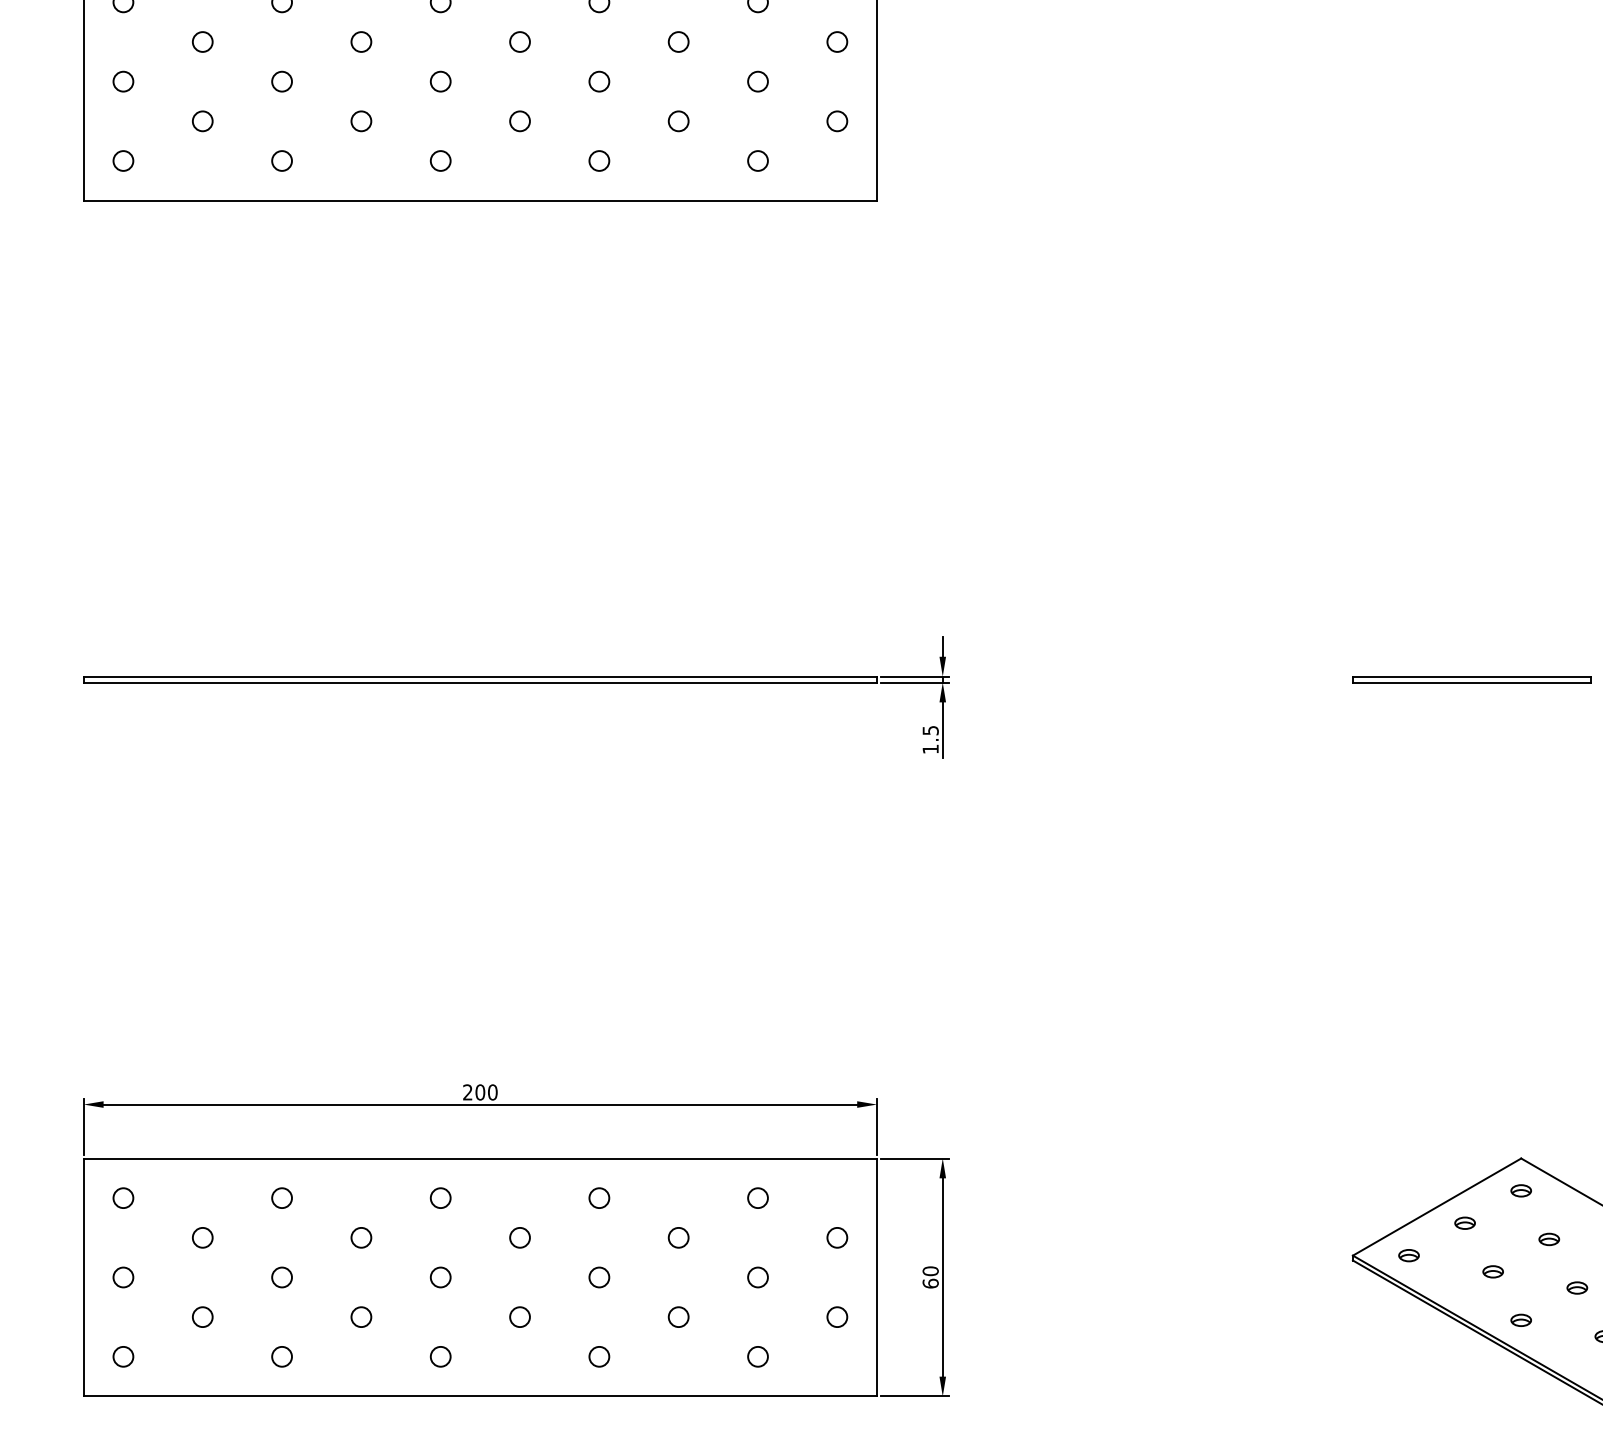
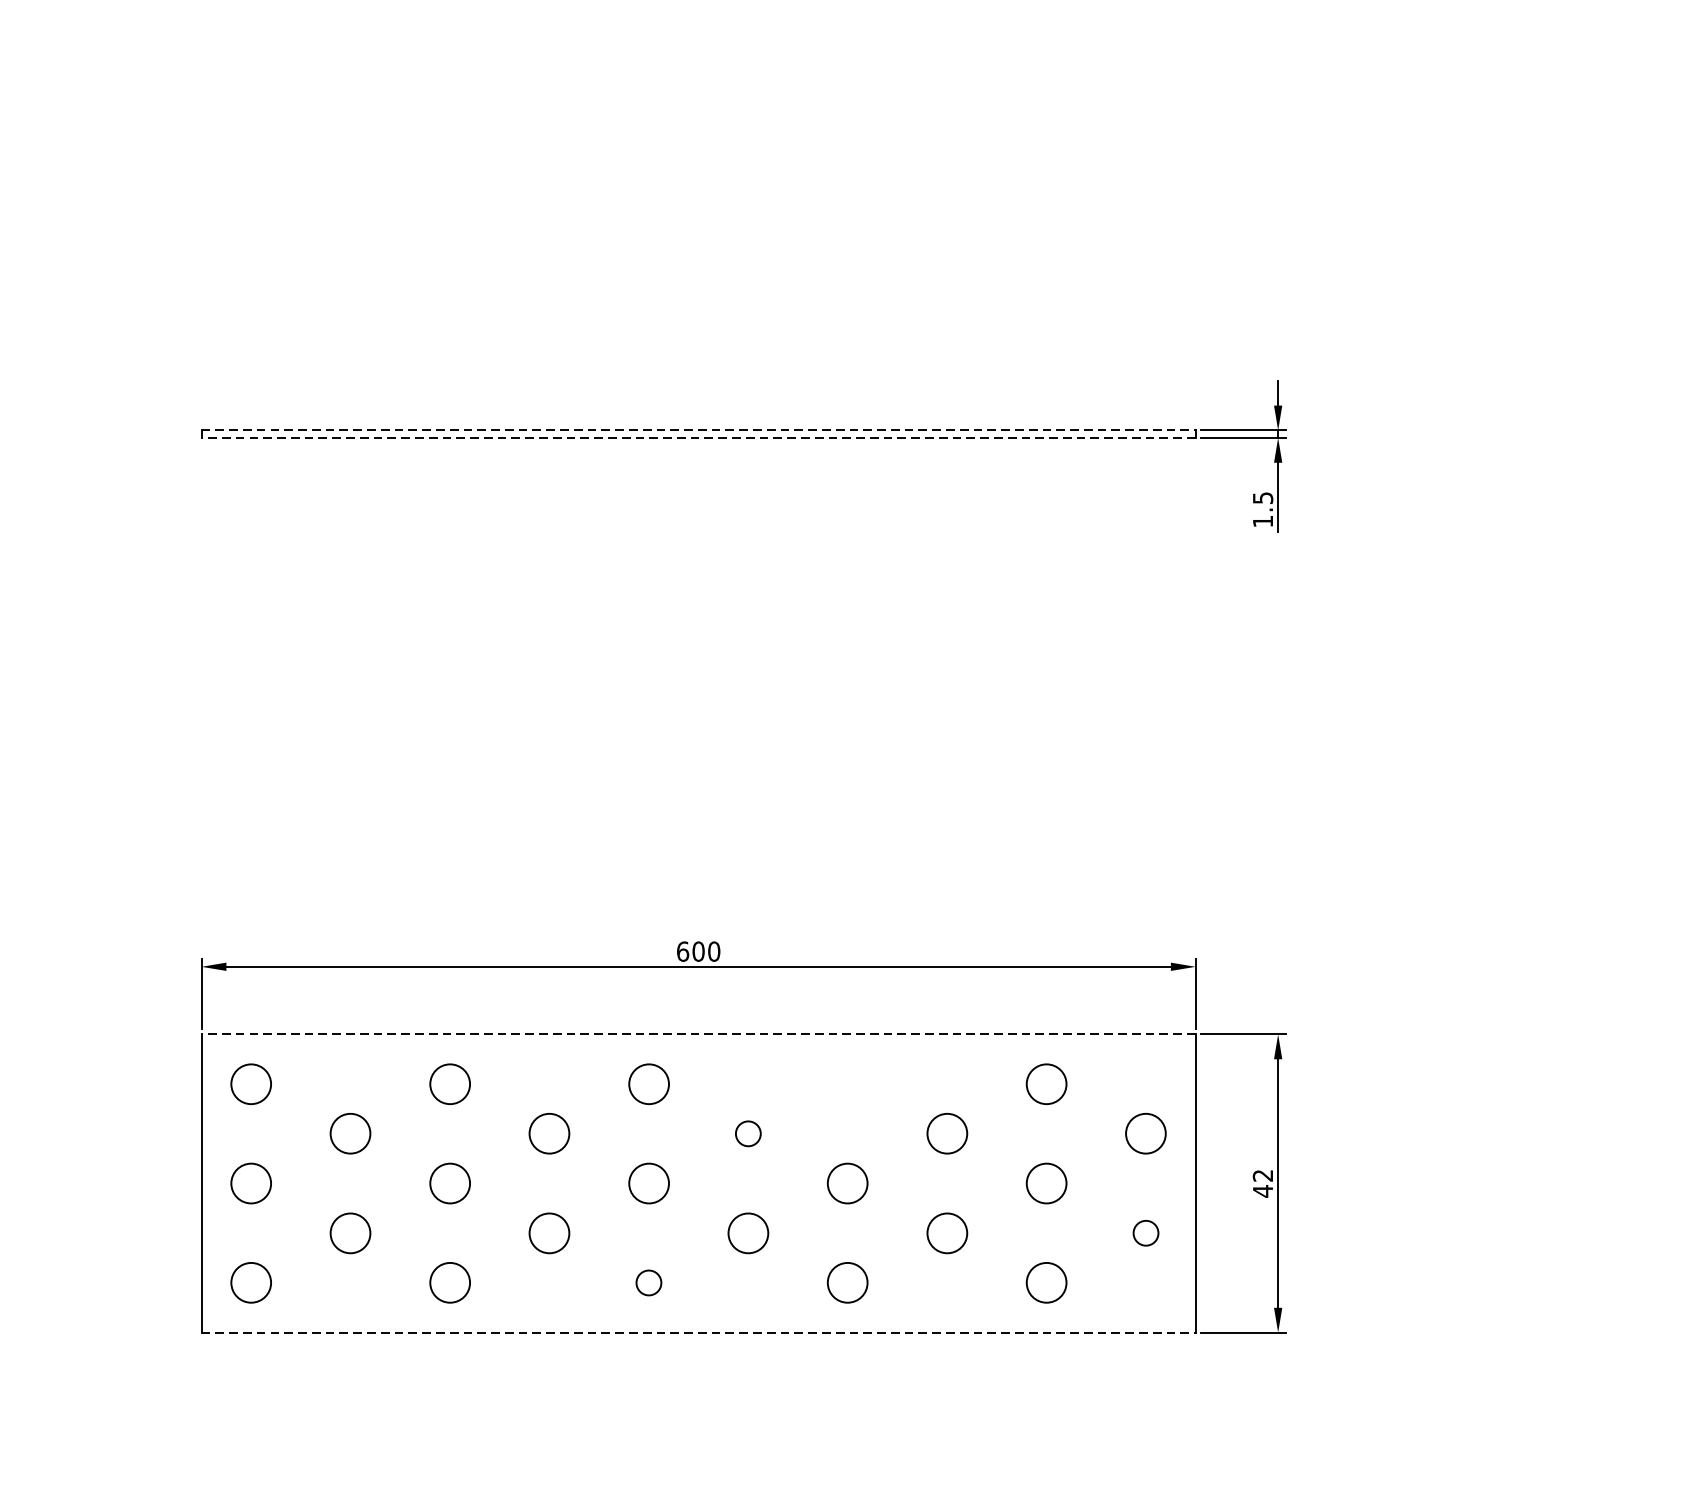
line: (480, 676) -> (698, 430), solid -> dashed
line: (480, 682) -> (698, 437), solid -> dashed
text: (467, 1092) -> (682, 951), 200 -> 600
line: (480, 1158) -> (698, 1034), solid -> dashed
circle: (123, 1197) -> (251, 1083), size x1.6
circle: (281, 1197) -> (449, 1083), size x1.6
circle: (440, 1197) -> (648, 1083), size x1.6
circle: (599, 1197) -> (847, 1083), removed
circle: (757, 1197) -> (1045, 1083), size x1.6
circle: (202, 1237) -> (350, 1133), size x1.6
circle: (361, 1237) -> (549, 1133), size x1.6
circle: (678, 1237) -> (946, 1133), size x1.6
circle: (837, 1237) -> (1146, 1133), size x1.6
circle: (123, 1277) -> (251, 1183), size x1.6
circle: (281, 1277) -> (449, 1183), size x1.6
circle: (440, 1277) -> (648, 1183), size x1.6
circle: (599, 1277) -> (847, 1183), size x1.6
circle: (757, 1277) -> (1045, 1183), size x1.6
text: (930, 1277) -> (1262, 1183), 60 -> 42
circle: (202, 1316) -> (350, 1232), size x1.6
circle: (361, 1316) -> (549, 1232), size x1.6
circle: (519, 1316) -> (747, 1232), size x1.6
circle: (678, 1316) -> (946, 1232), size x1.6
circle: (123, 1356) -> (251, 1282), size x1.6
circle: (281, 1356) -> (449, 1282), size x1.6
circle: (599, 1356) -> (847, 1282), size x1.6
circle: (757, 1356) -> (1045, 1282), size x1.6
line: (480, 1396) -> (698, 1332), solid -> dashed

